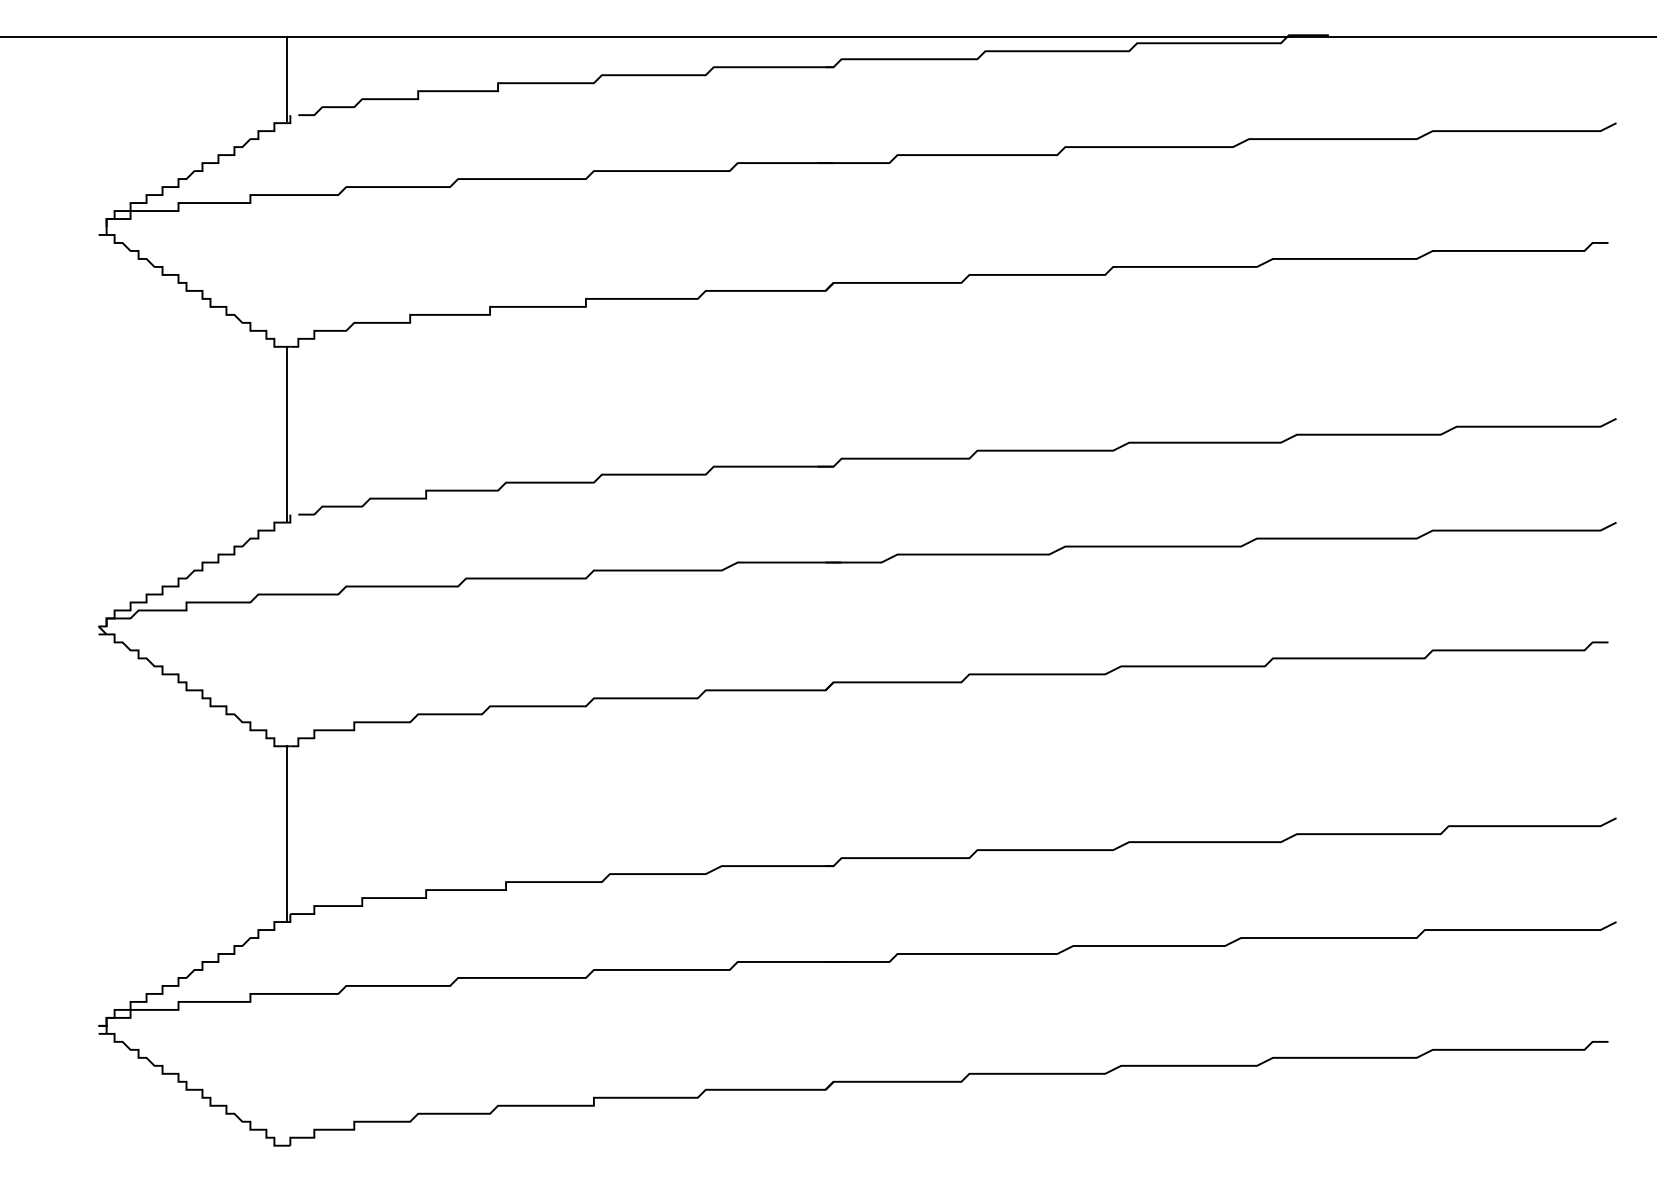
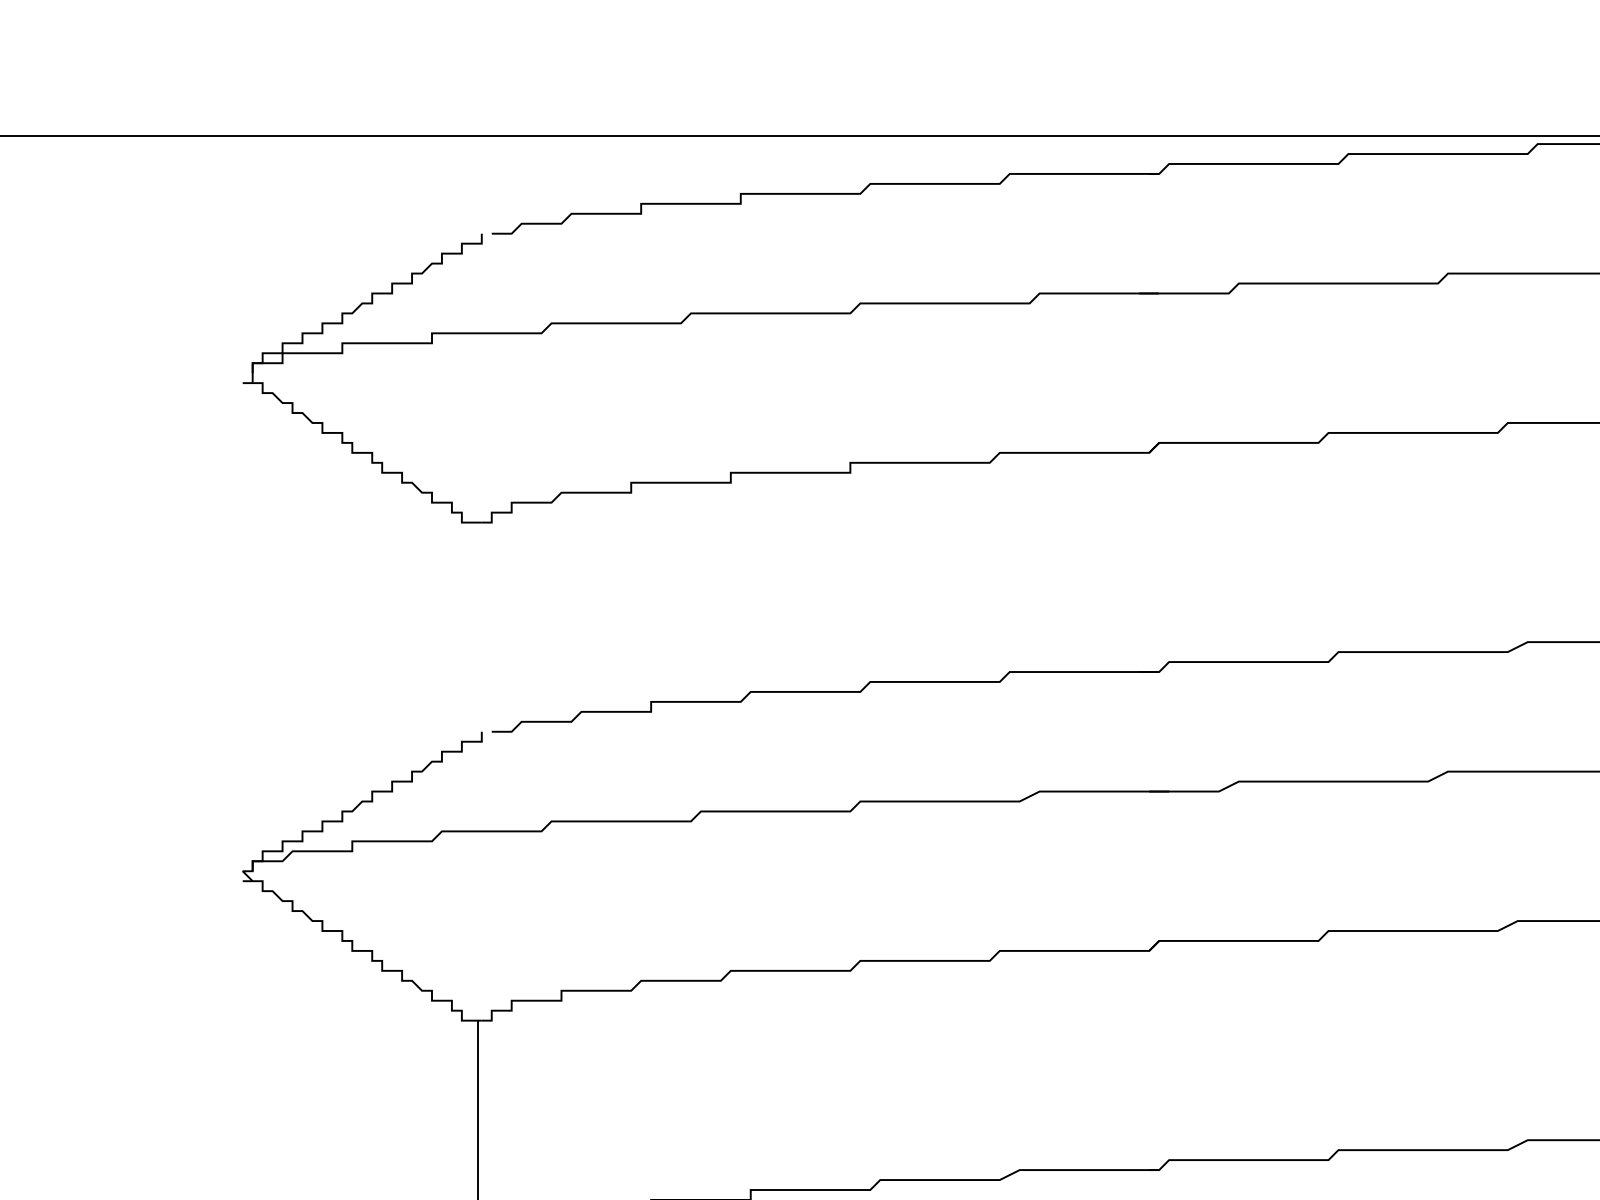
line: (286, 79) -> (476, 189), removed
line: (286, 433) -> (476, 630), removed

